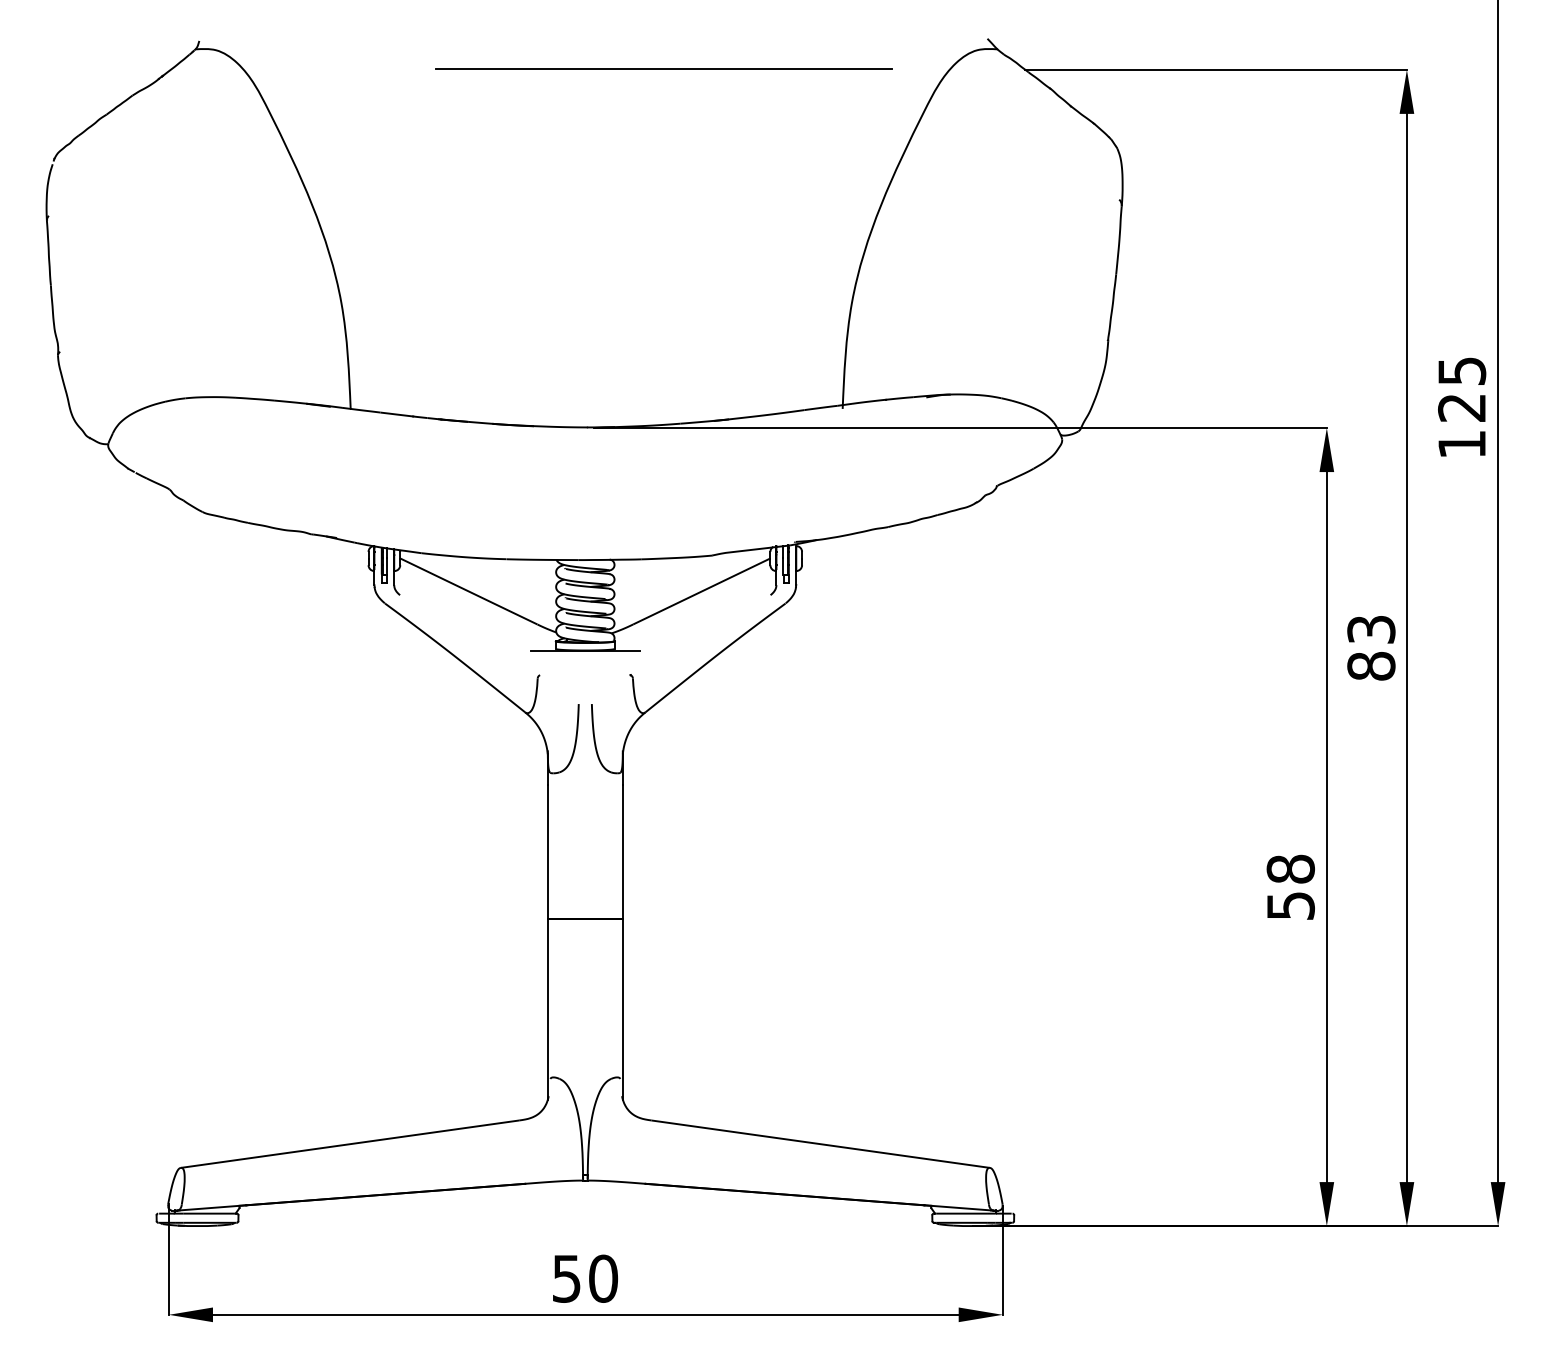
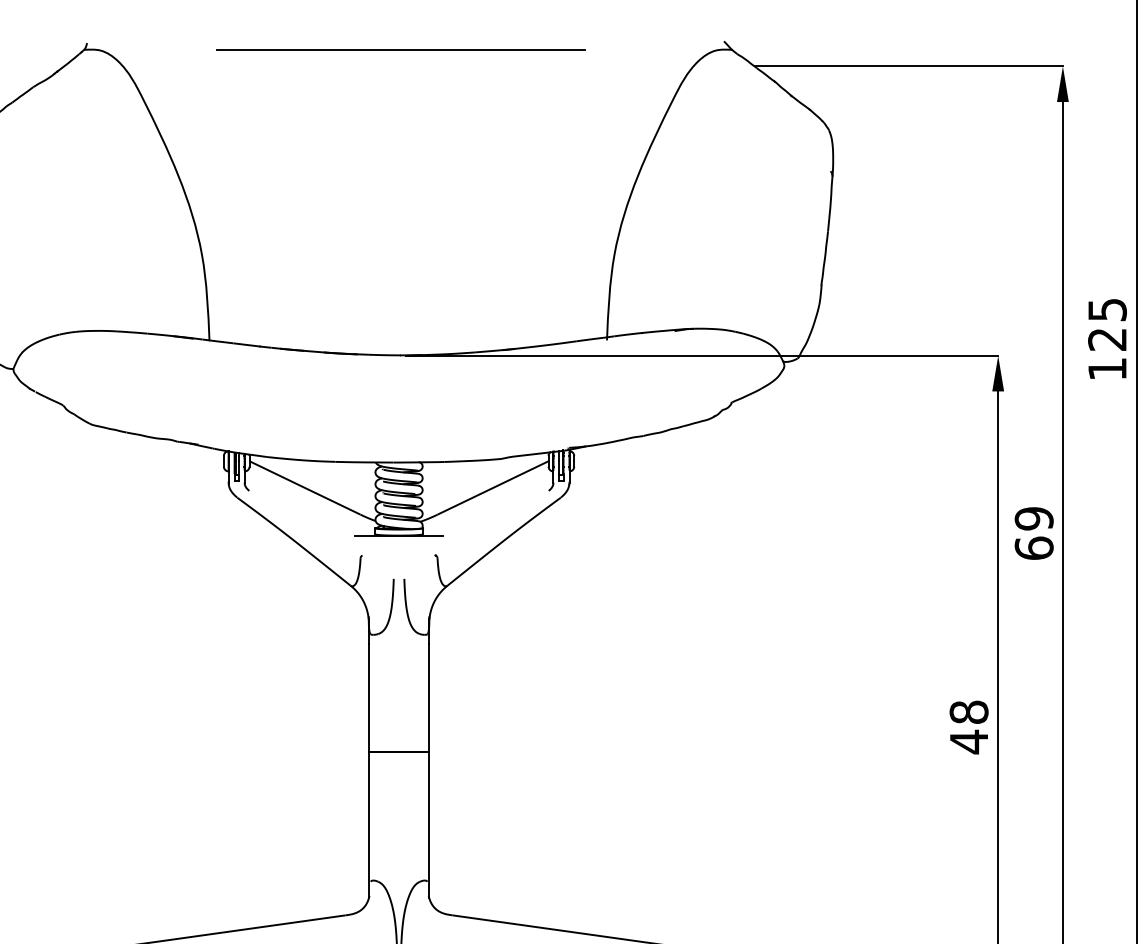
line: (663, 68) -> (400, 49), moved
text: (1371, 647) -> (1034, 533), 83 -> 69
text: (1290, 905) -> (968, 741), 58 -> 48

